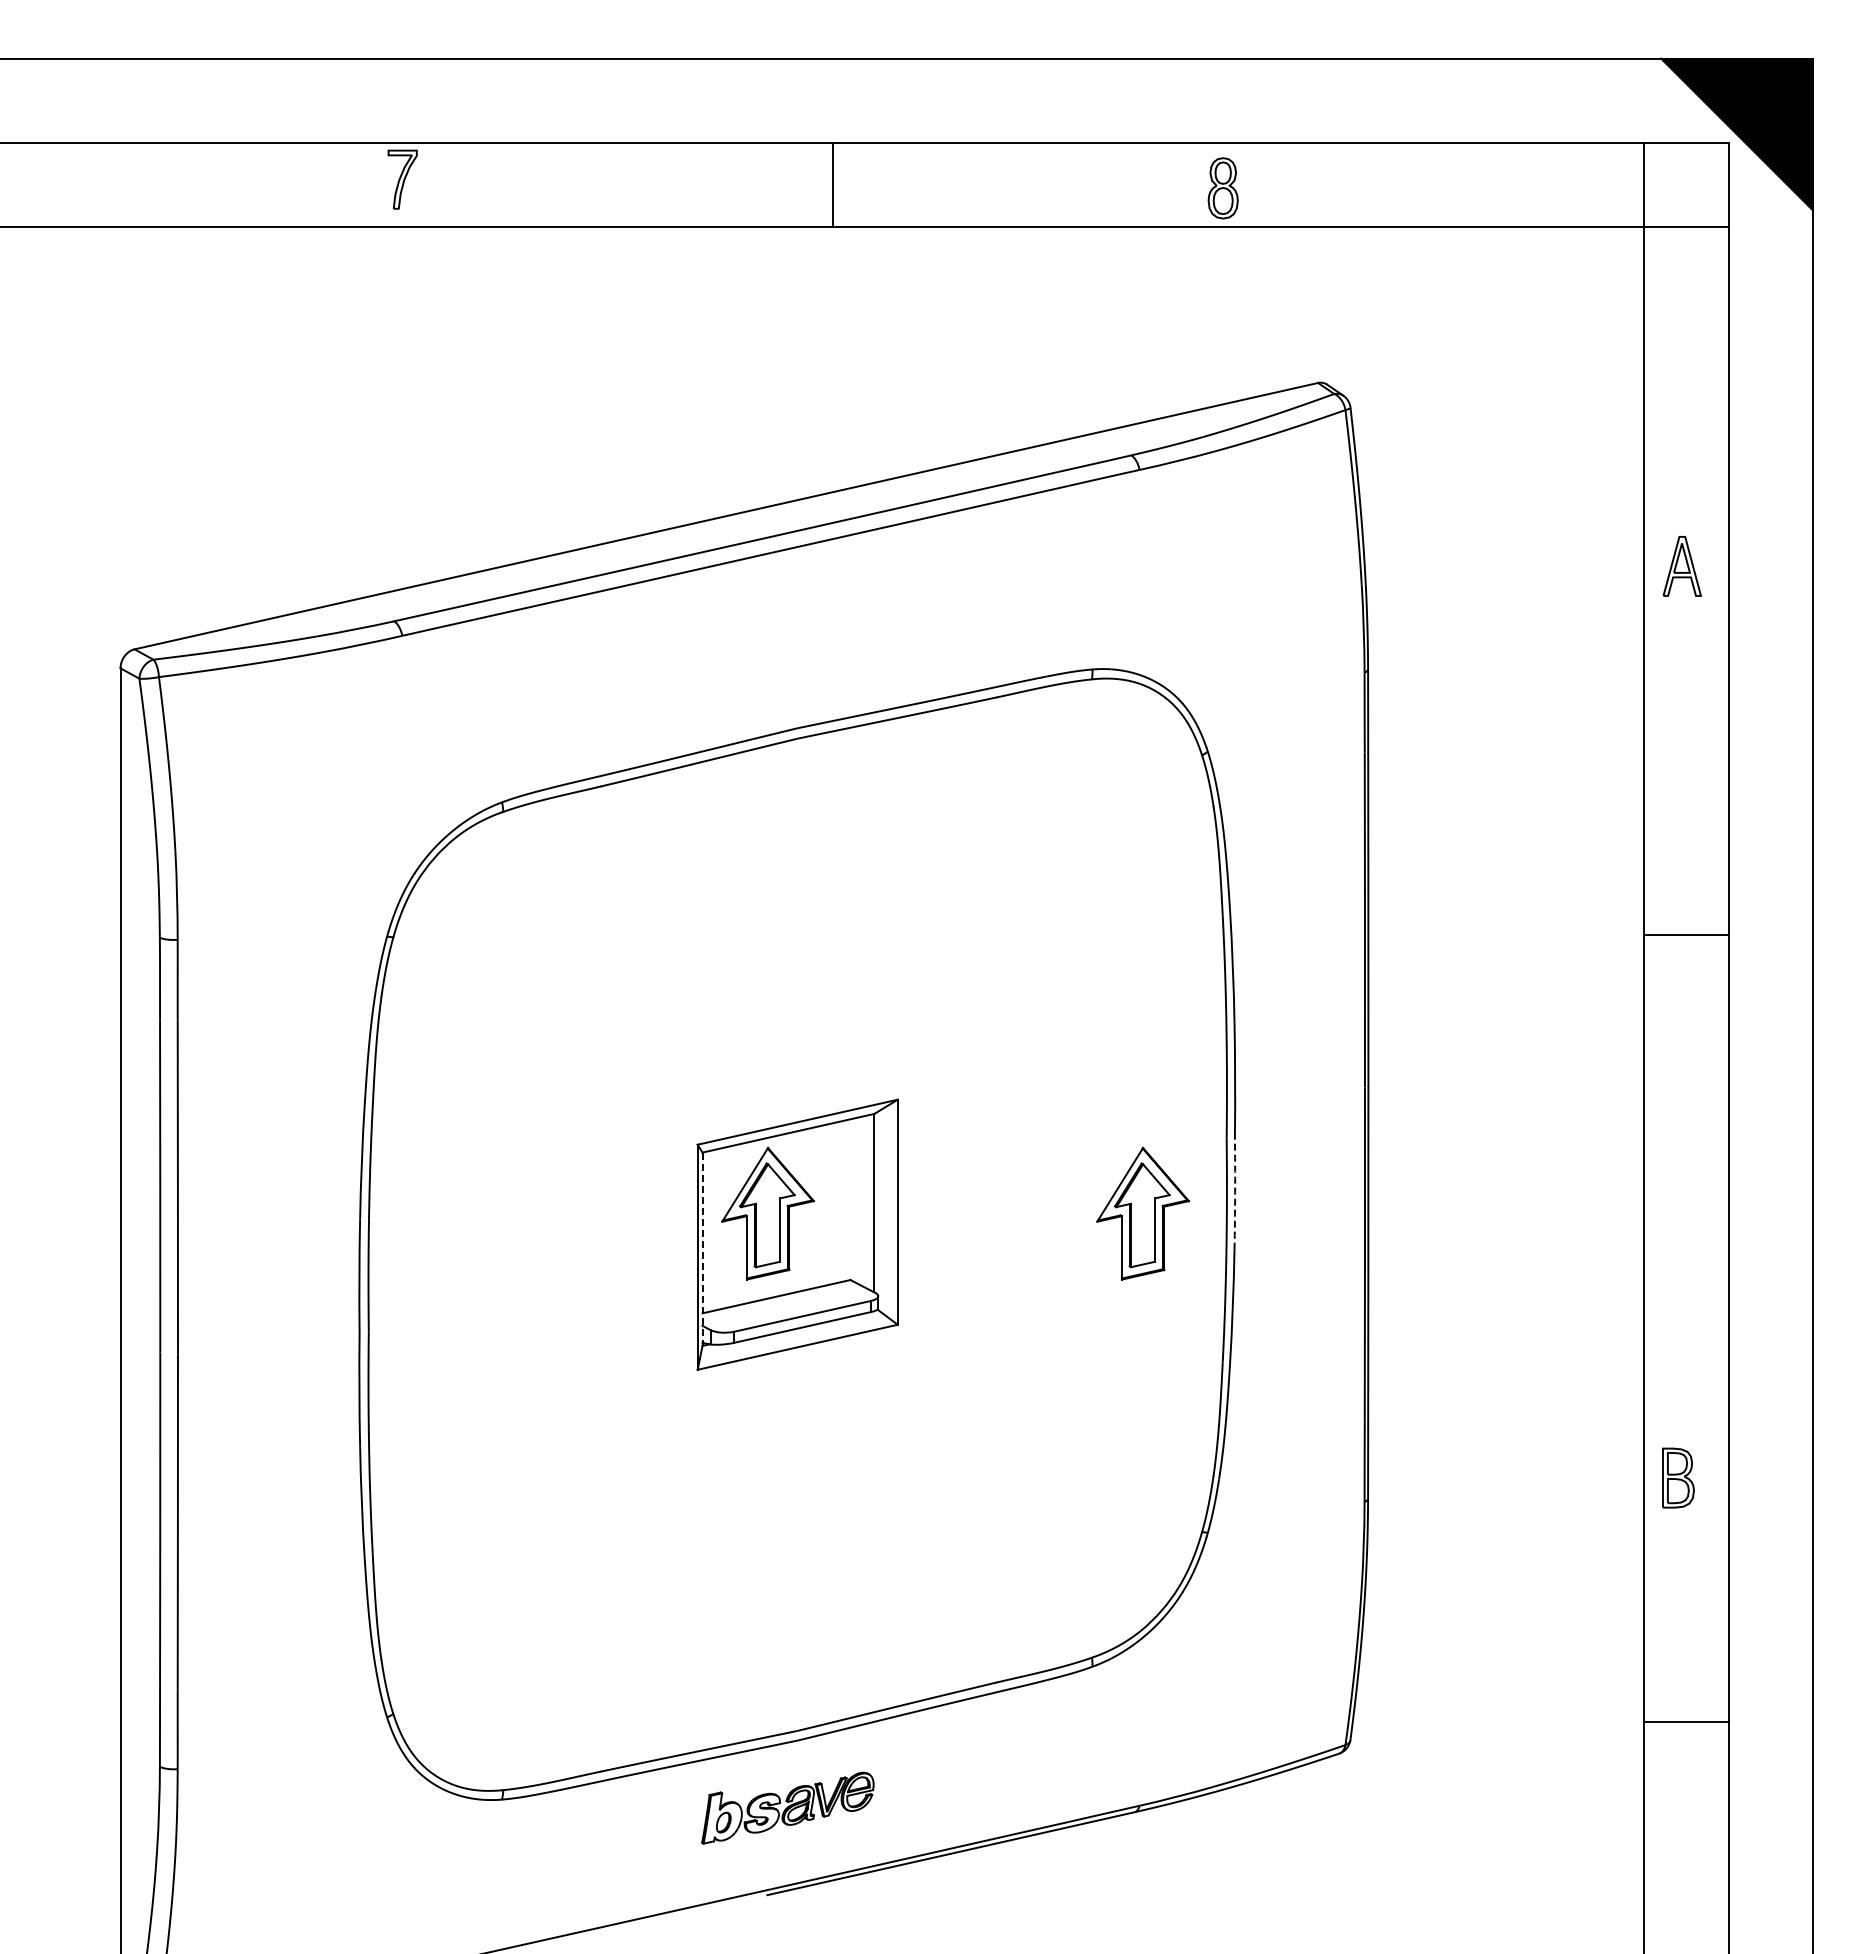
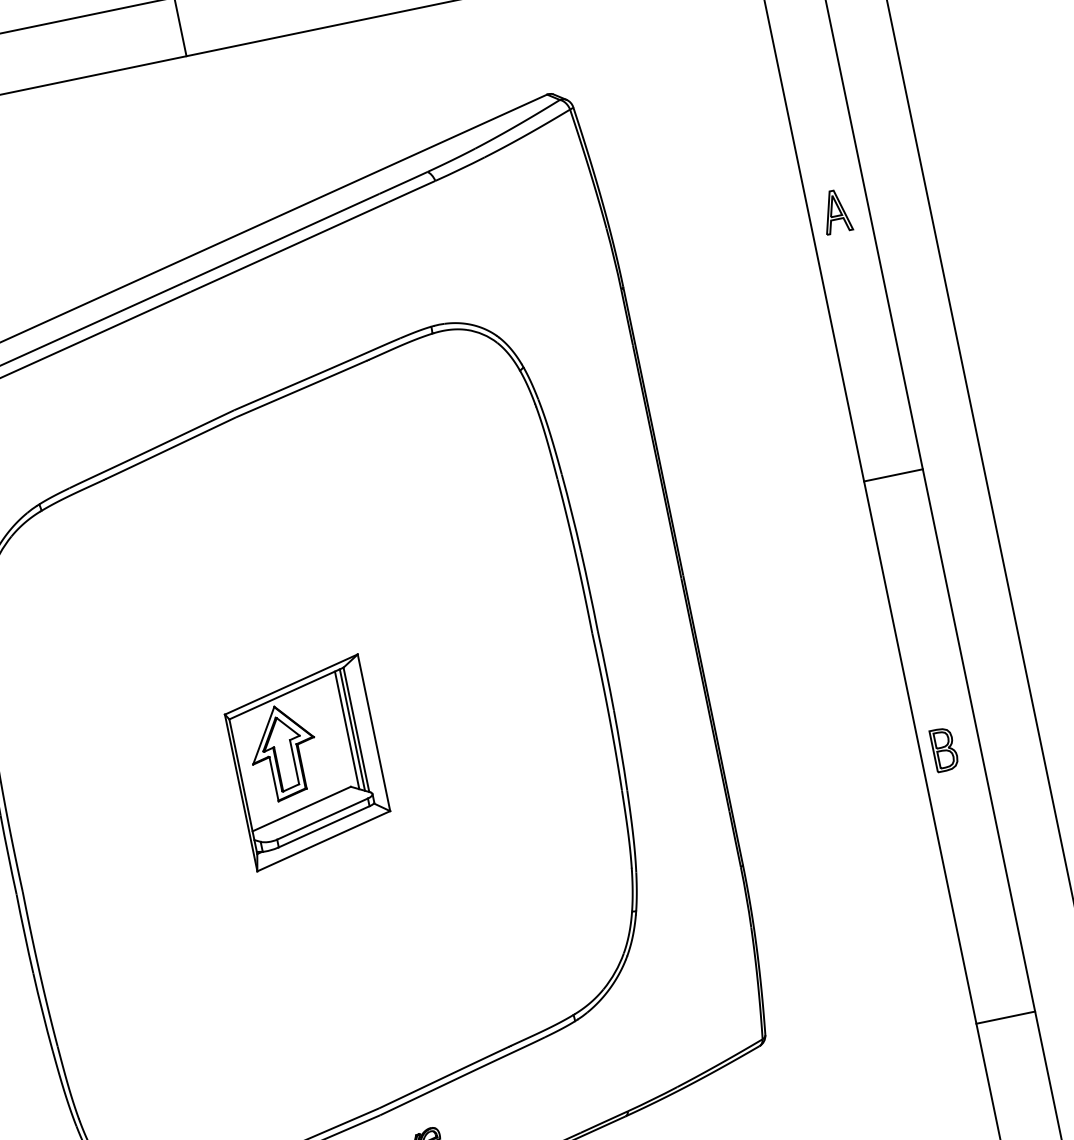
part: (1681, 566) -> (835, 211), moved
line: (1686, 934) -> (893, 475), moved
arc: (1235, 1192) -> (606, 670), dashed -> solid
line: (861, 1200) -> (347, 729), added
line: (868, 1202) -> (352, 730), added
part: (1142, 1213) -> (544, 698), removed
line: (702, 1249) -> (243, 786), dashed -> solid
part: (1678, 1477) -> (944, 749), moved
line: (1686, 1721) -> (1005, 1017), moved

